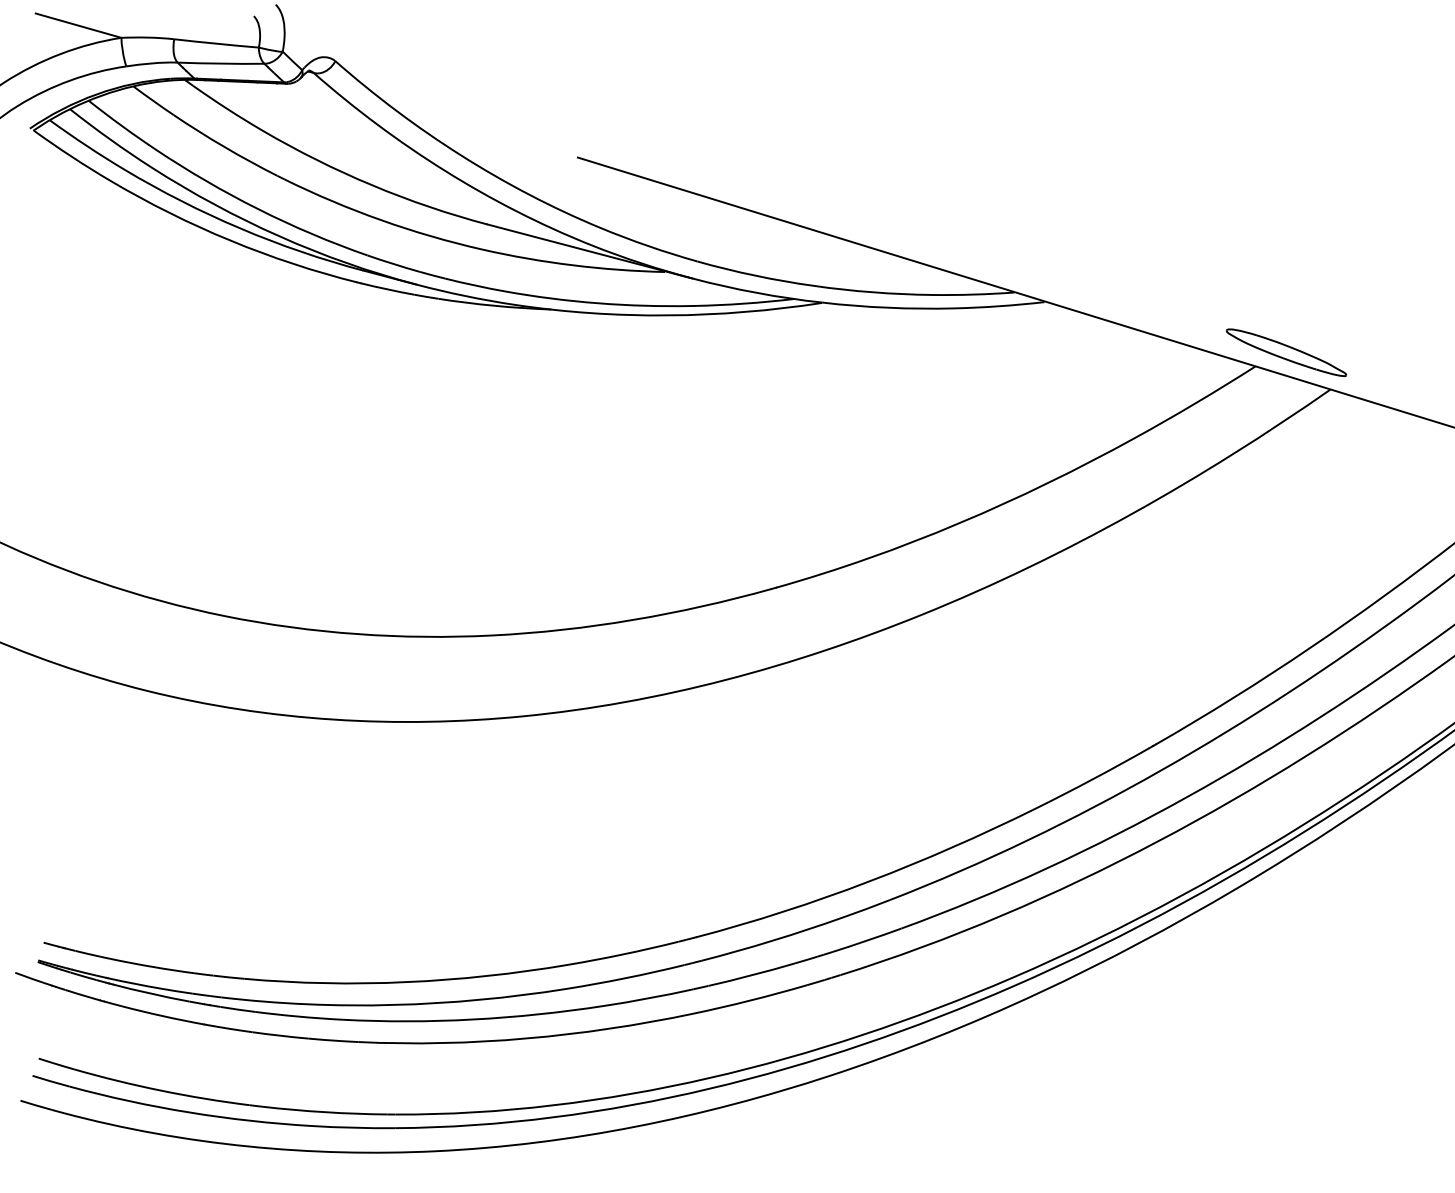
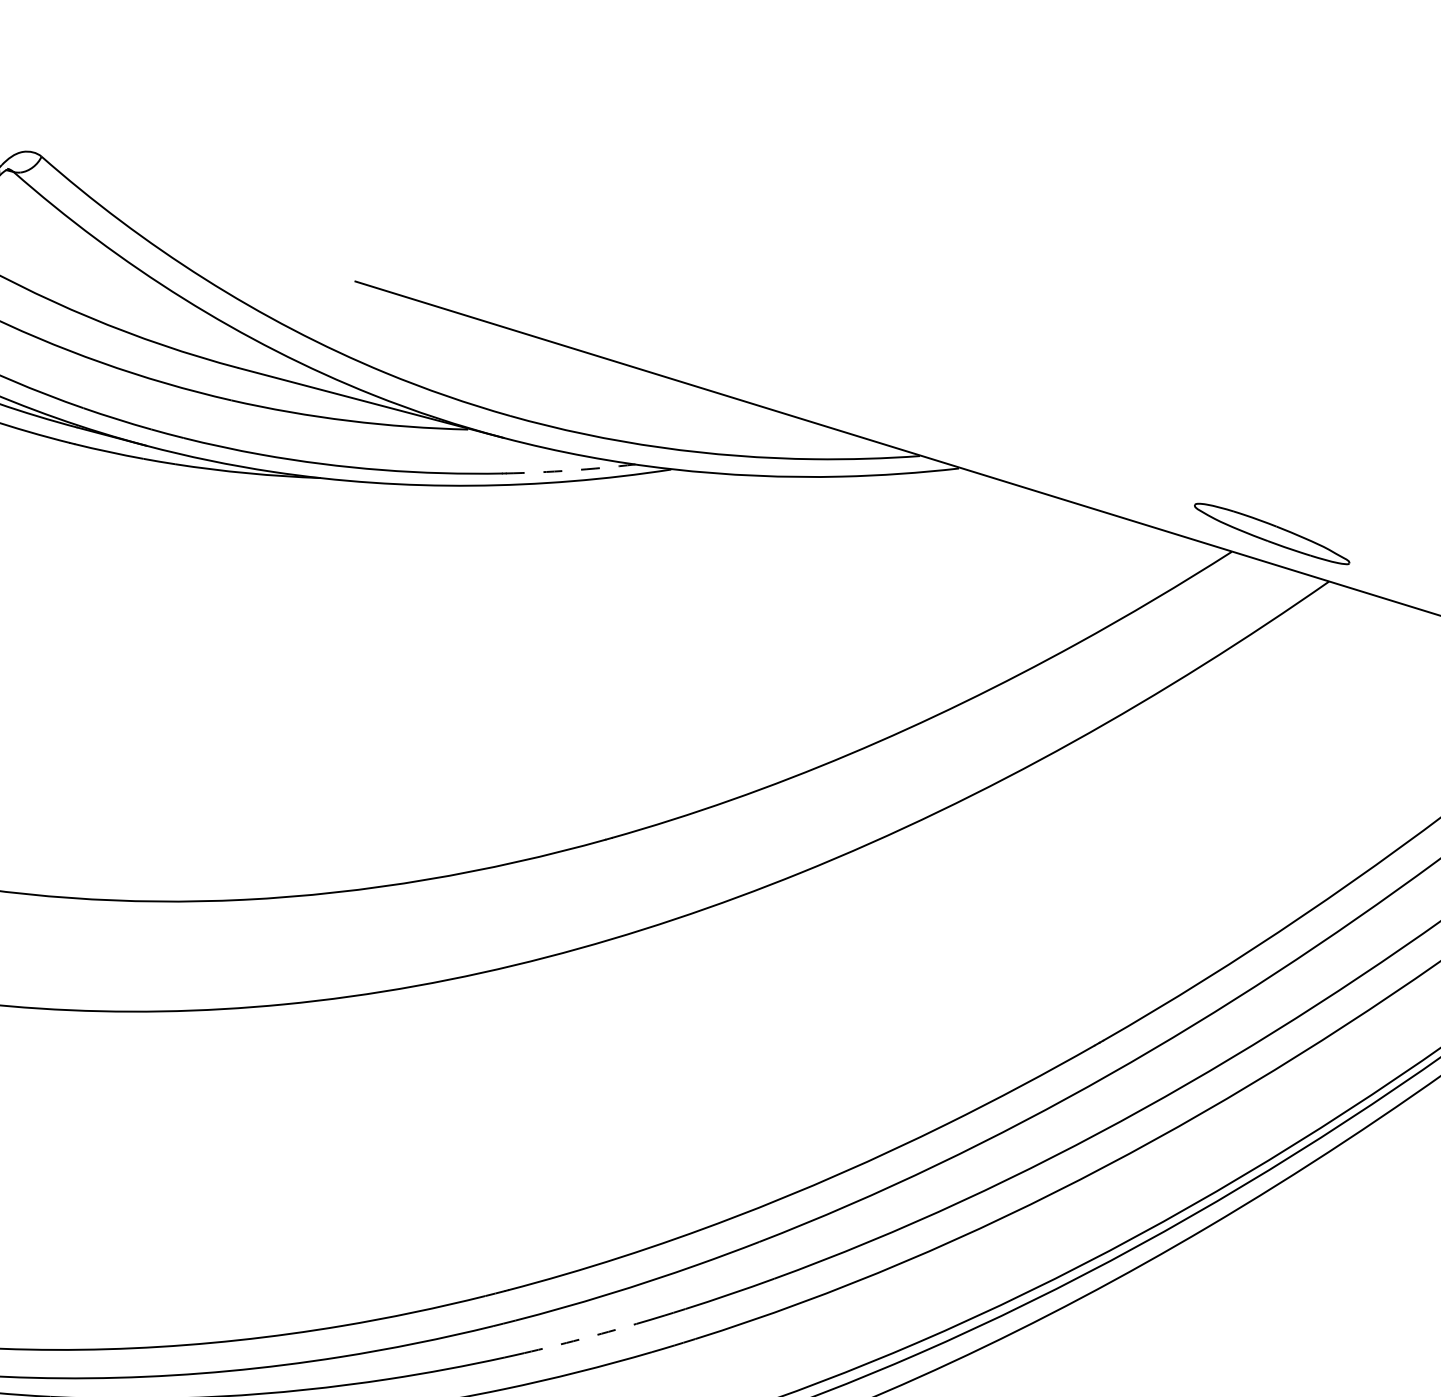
arc: (744, 303) -> (570, 470), solid -> dashed
arc: (751, 975) -> (580, 1339), solid -> dashed

